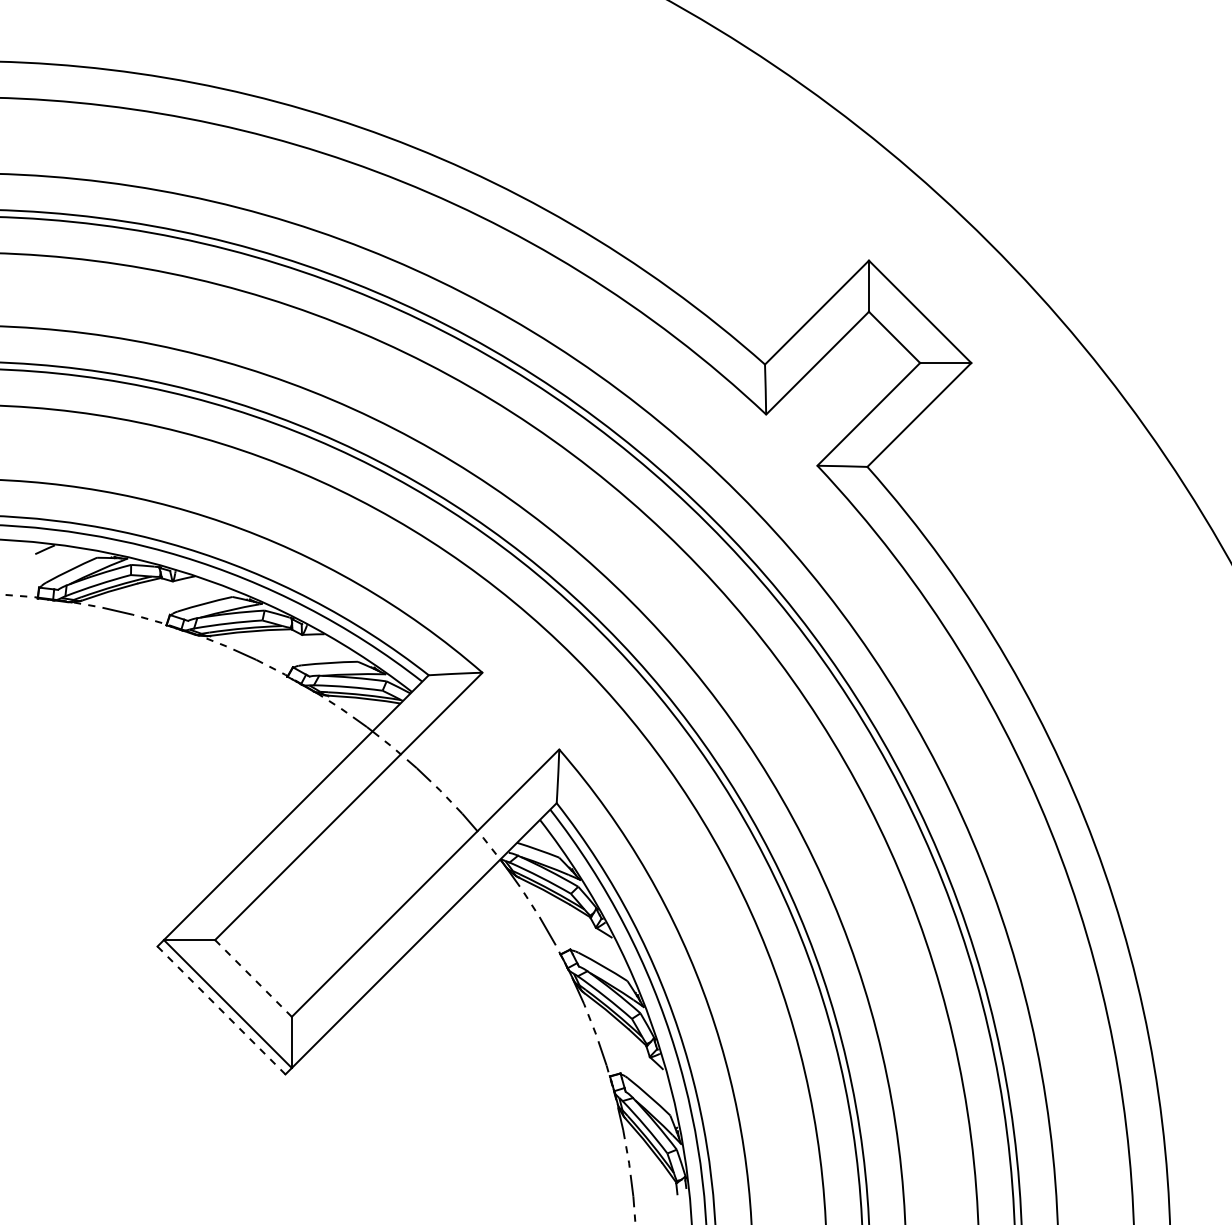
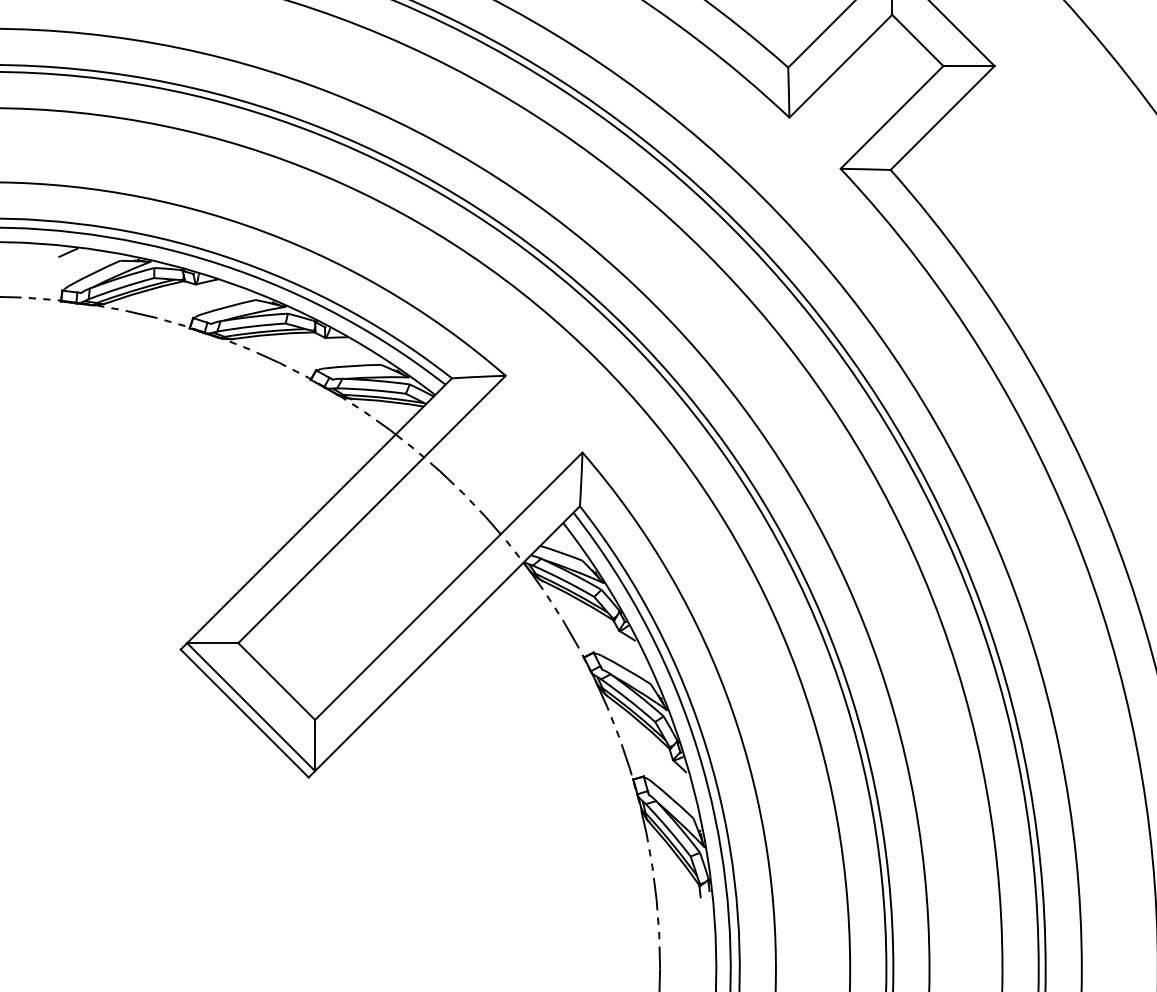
line: (253, 978) -> (276, 681), dashed -> solid
line: (221, 1010) -> (244, 713), dashed -> solid

